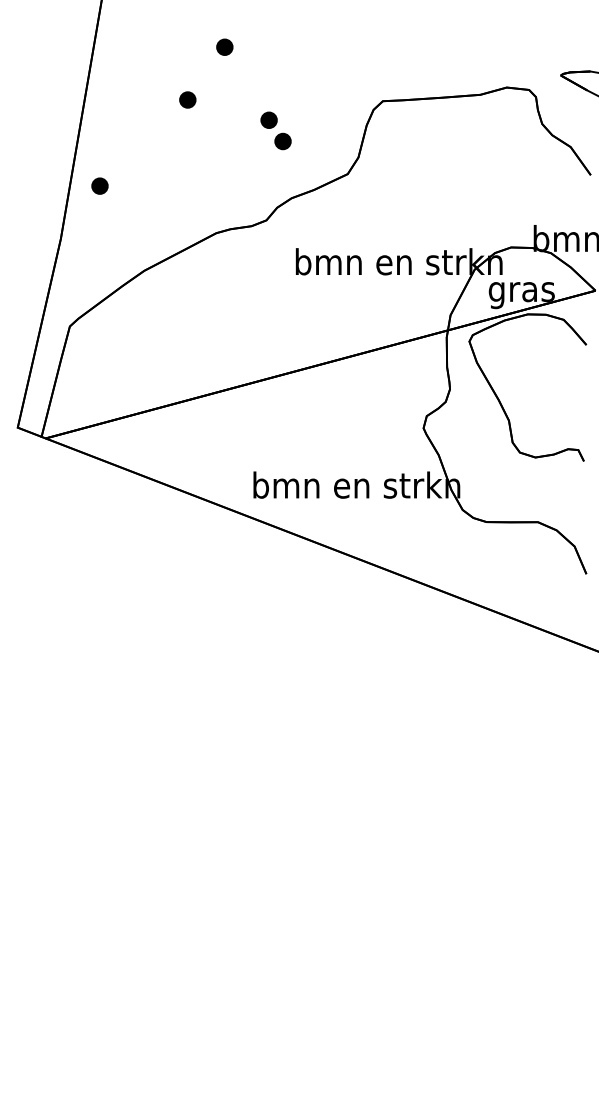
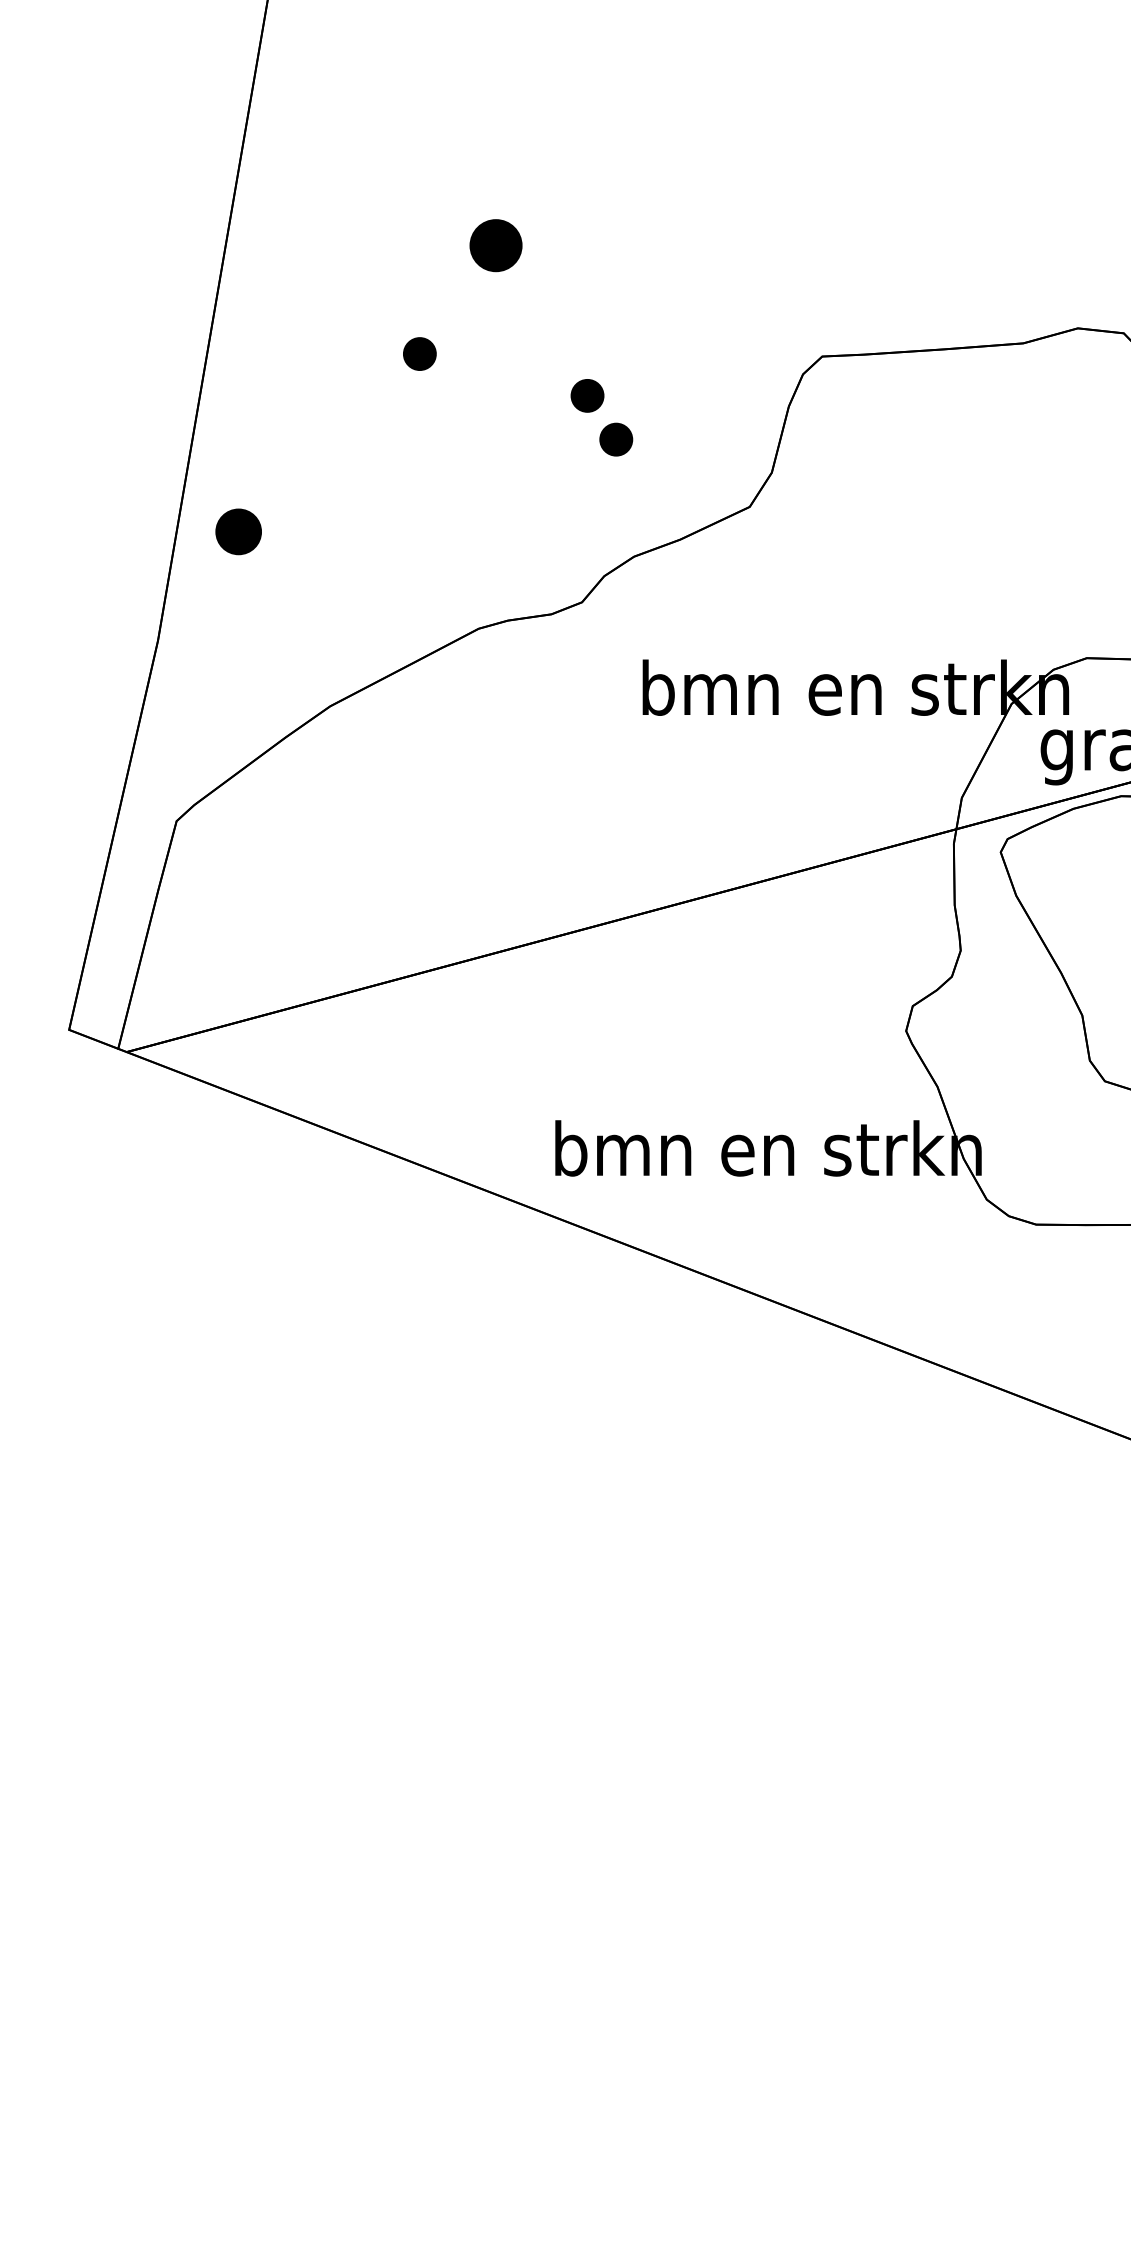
part: (224, 46) -> (495, 243), size x1.6
part: (99, 185) -> (237, 530), size x1.4

